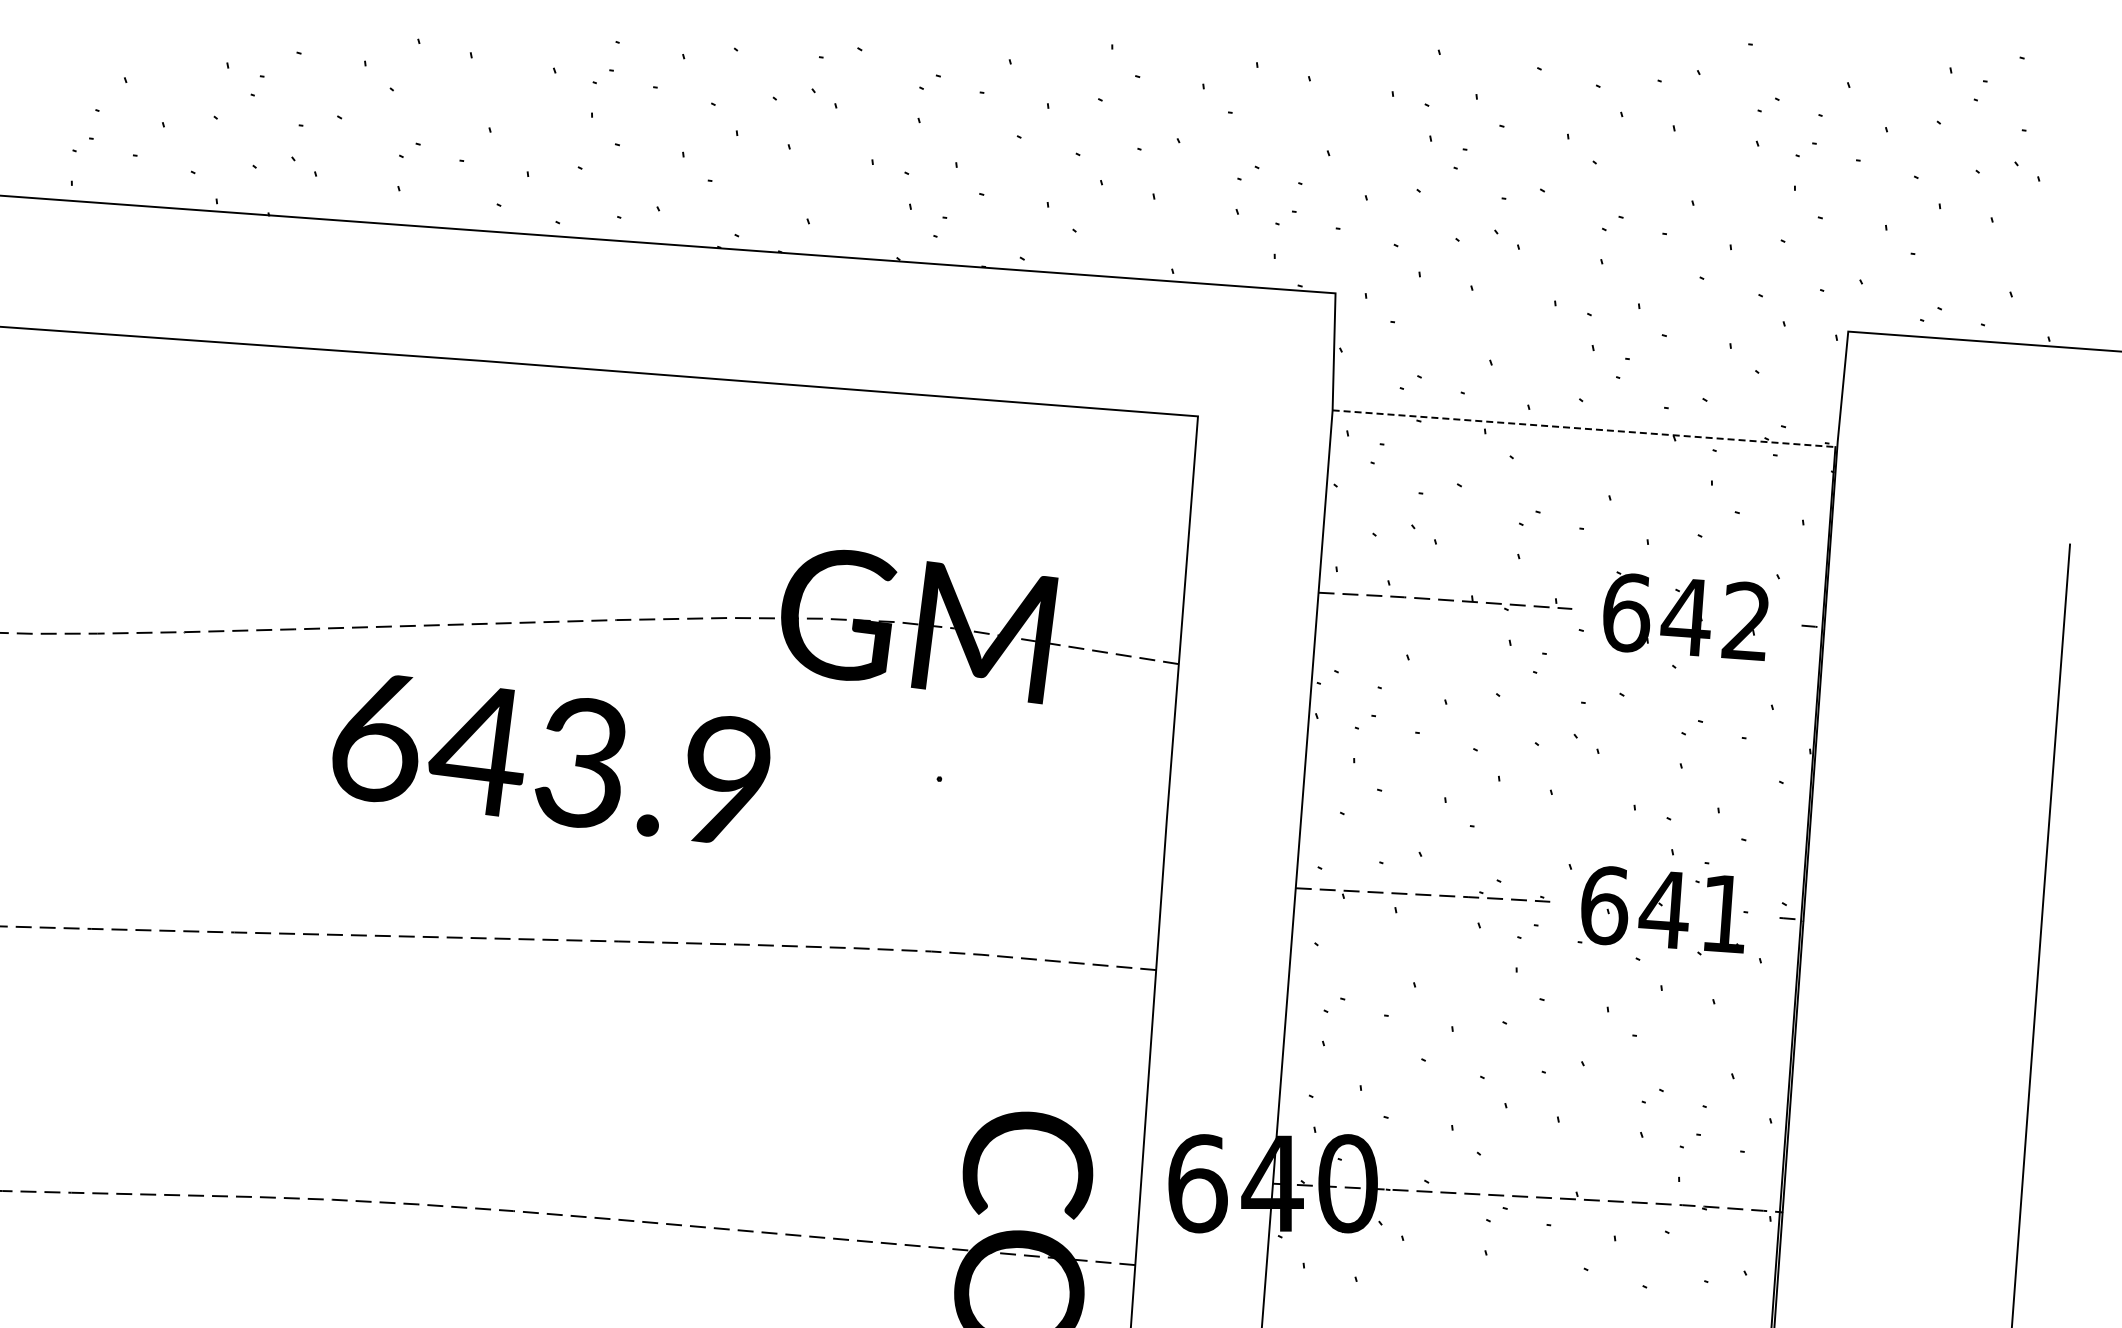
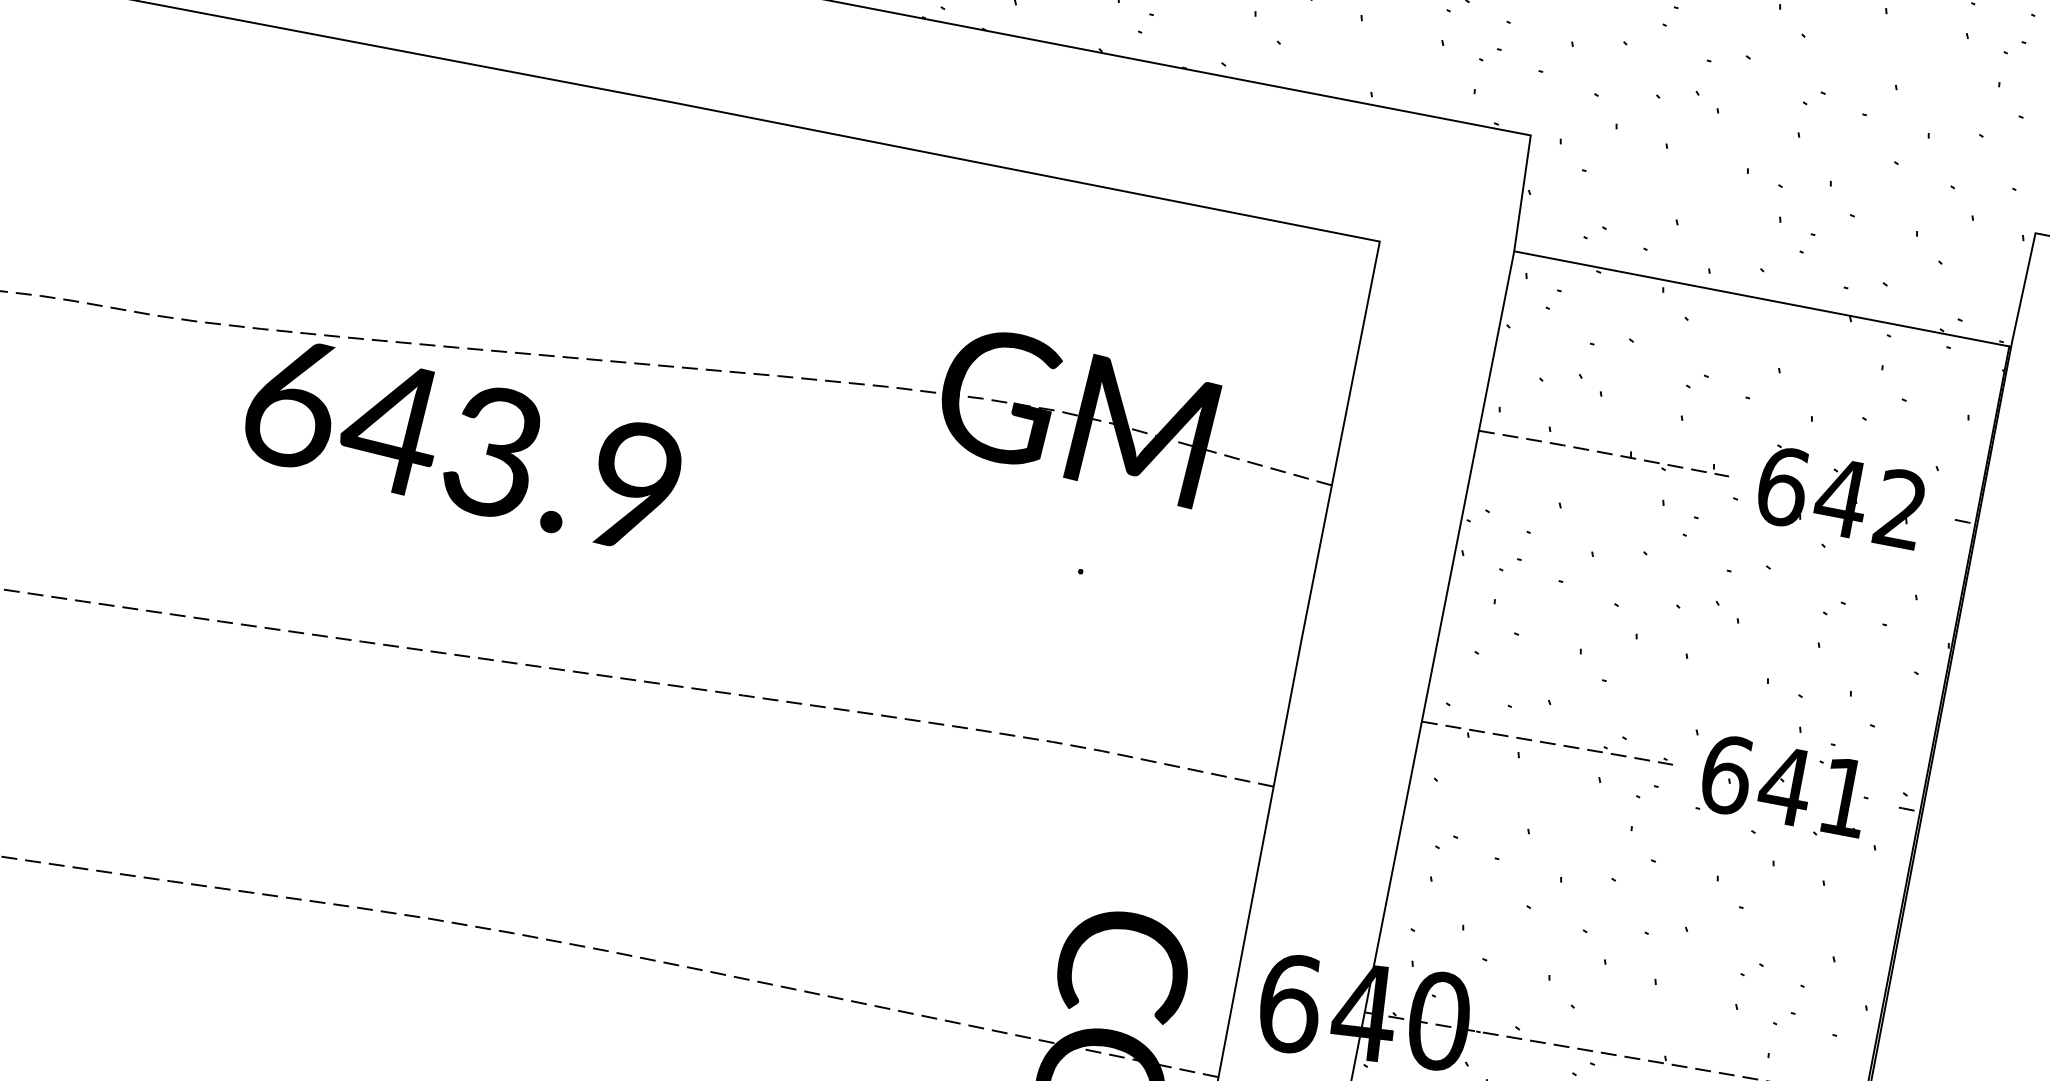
line: (1584, 428) -> (1762, 298), dashed -> solid
text: (551, 758) -> (463, 444), moved

